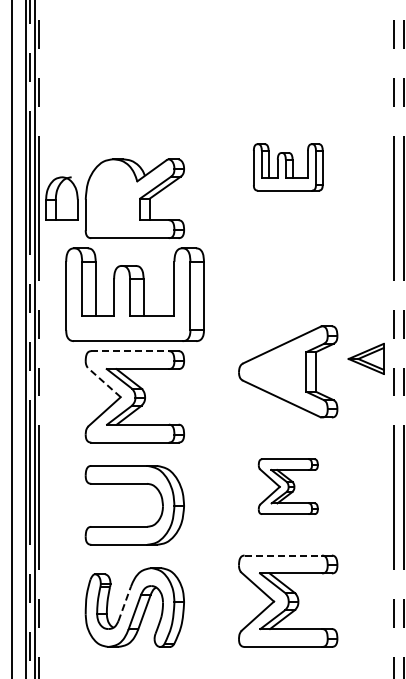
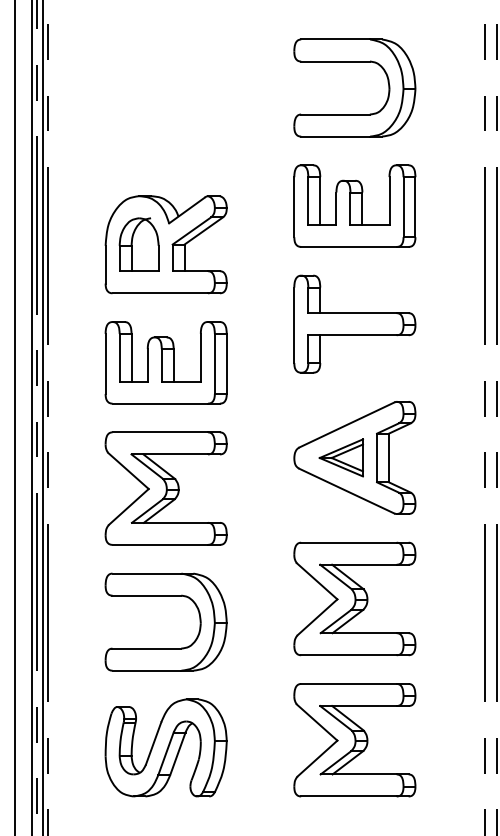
part: (288, 50) -> (355, 62), added
part: (288, 167) -> (355, 206), size x1.43
part: (61, 198) -> (138, 244), moved
part: (288, 263) -> (355, 324), added
part: (134, 294) -> (165, 362), size x0.71
line: (130, 351) -> (160, 432), dashed -> solid
part: (365, 358) -> (340, 457), moved
line: (103, 382) -> (127, 470), dashed -> solid
part: (288, 486) -> (355, 598), size x1.67
line: (283, 555) -> (349, 683), dashed -> solid
line: (124, 603) -> (153, 742), dashed -> solid

